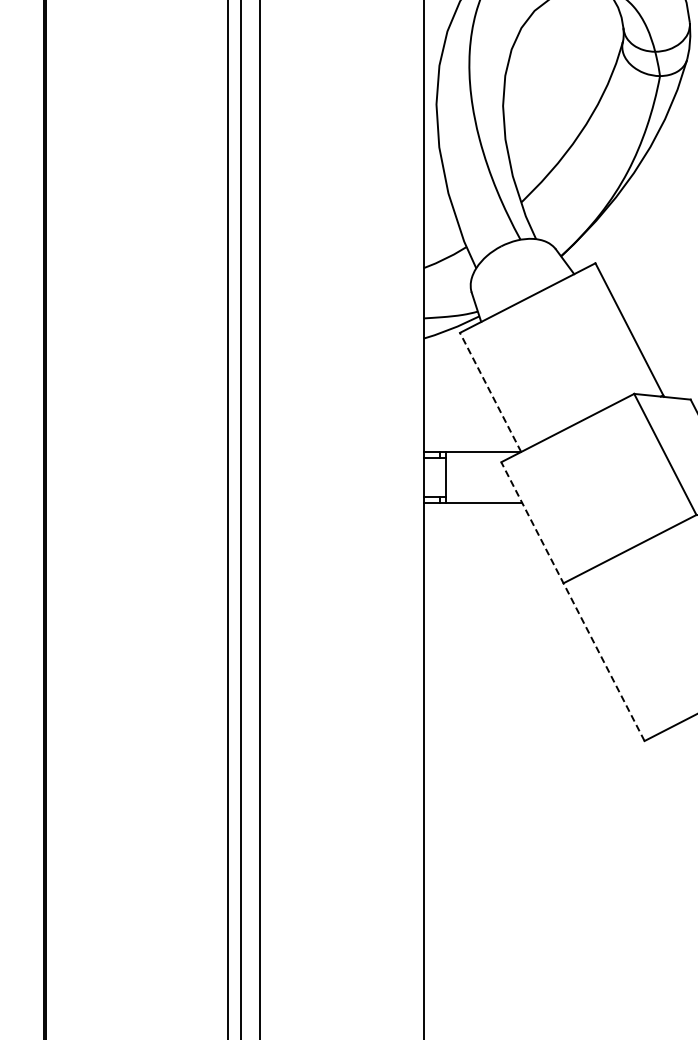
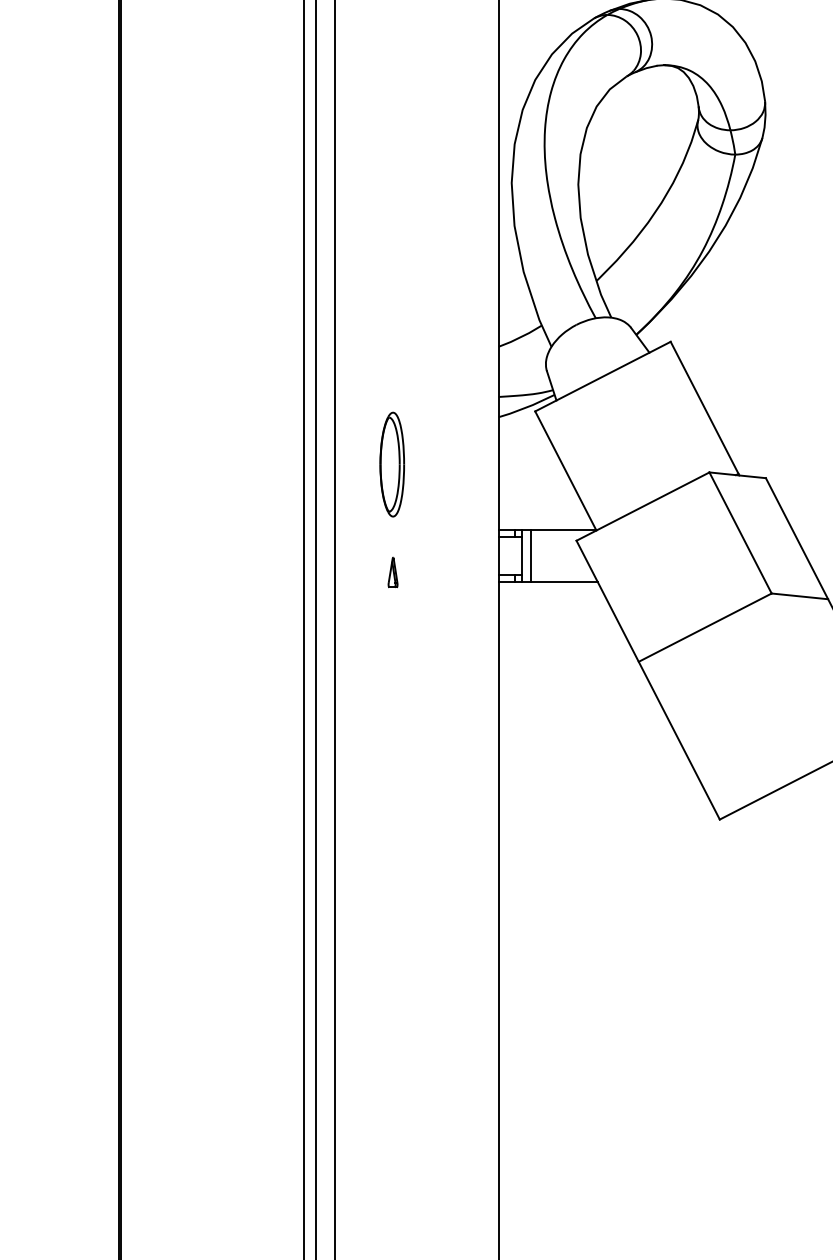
part: (316, 385) -> (391, 464), added
line: (490, 391) -> (565, 470), dashed -> solid
line: (456, 476) -> (531, 555), added
part: (317, 493) -> (392, 572), added
line: (573, 601) -> (648, 680), dashed -> solid

